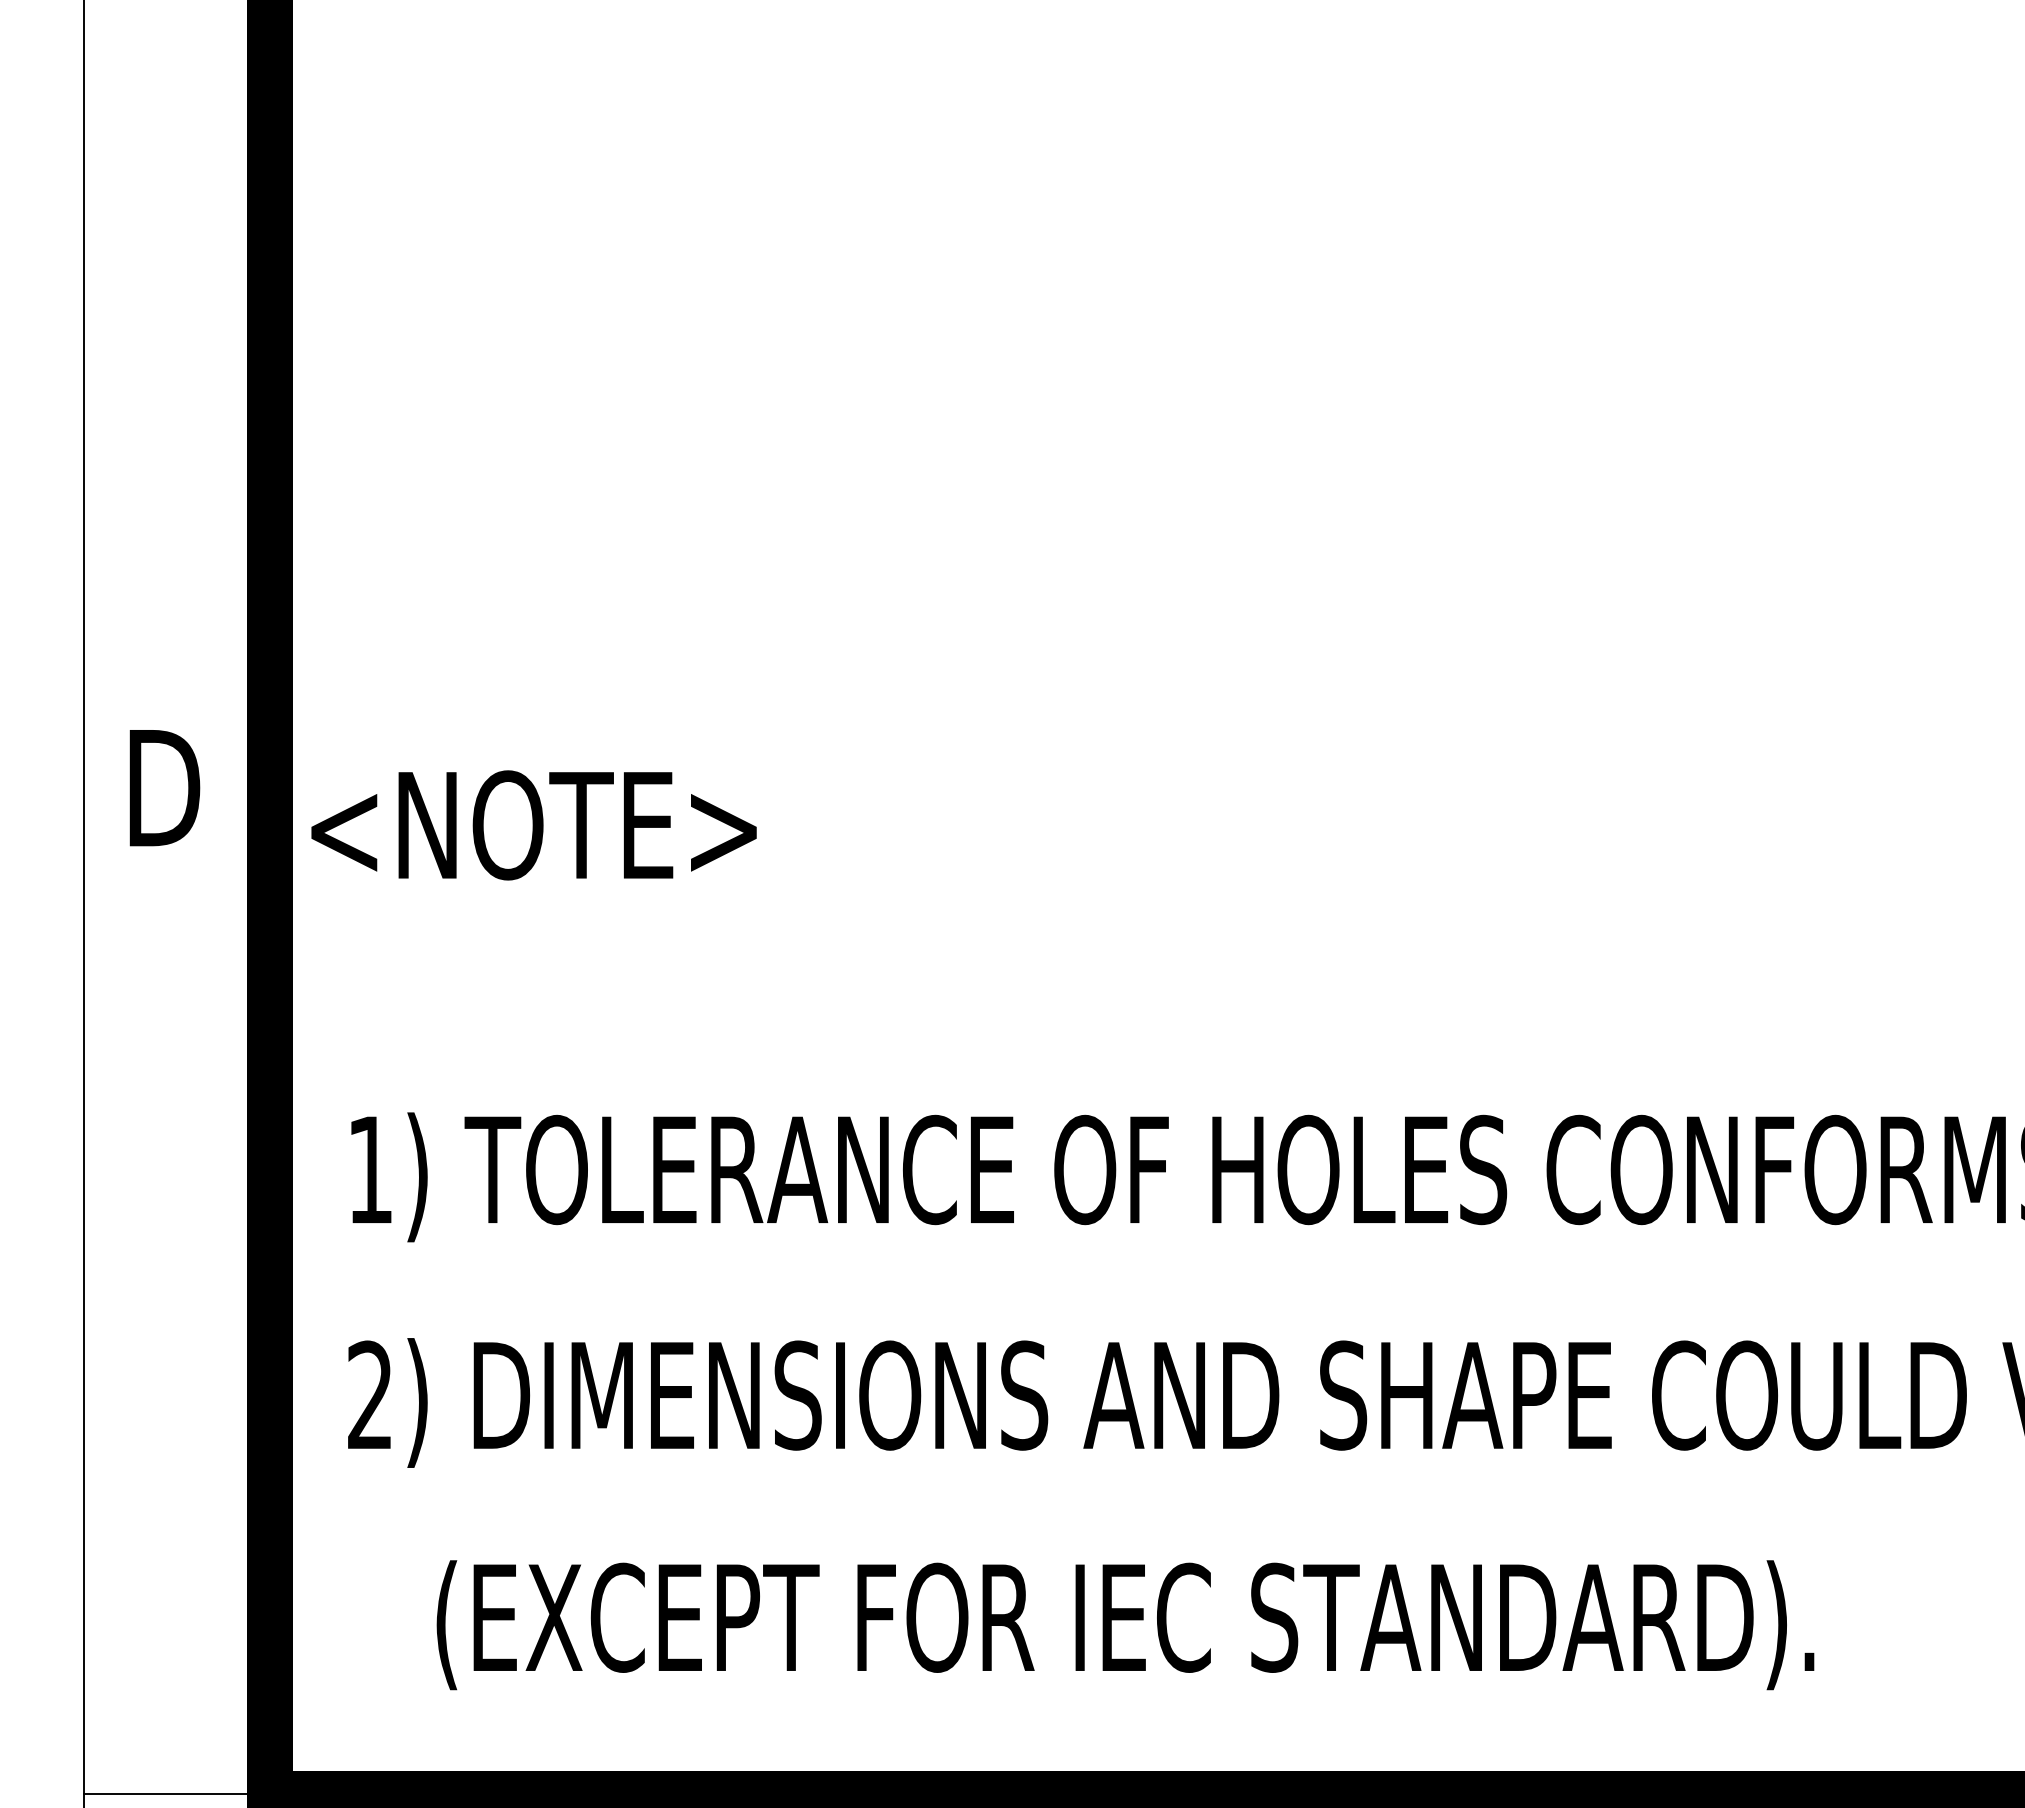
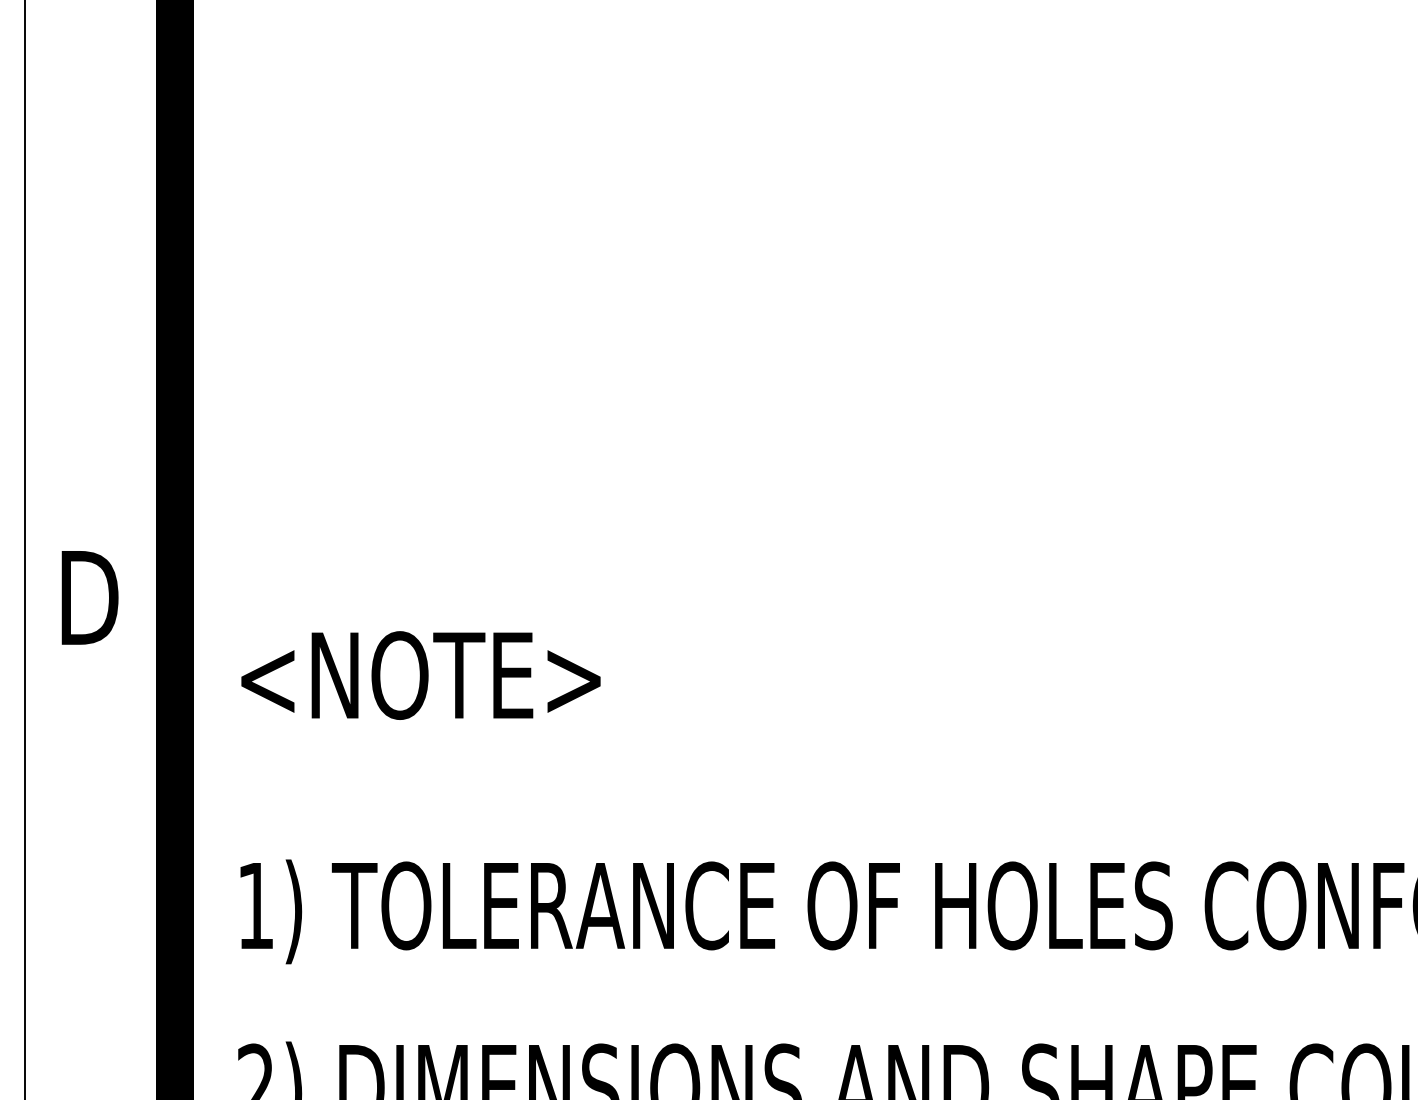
text: (533, 825) -> (420, 675), moved

